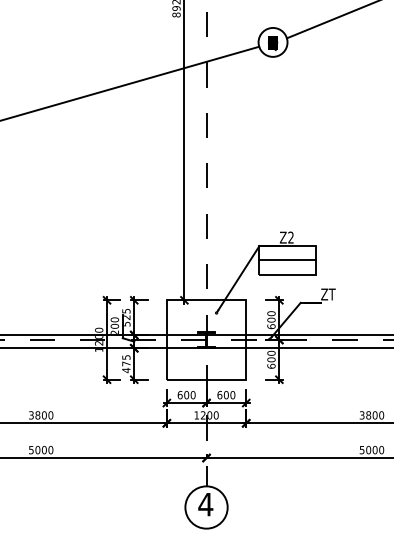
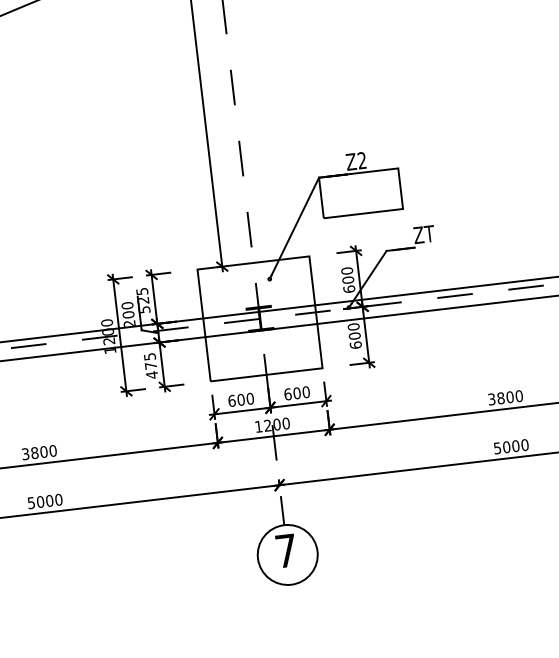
line: (287, 260) -> (360, 193), removed
text: (205, 504) -> (285, 550), 4 -> 7

